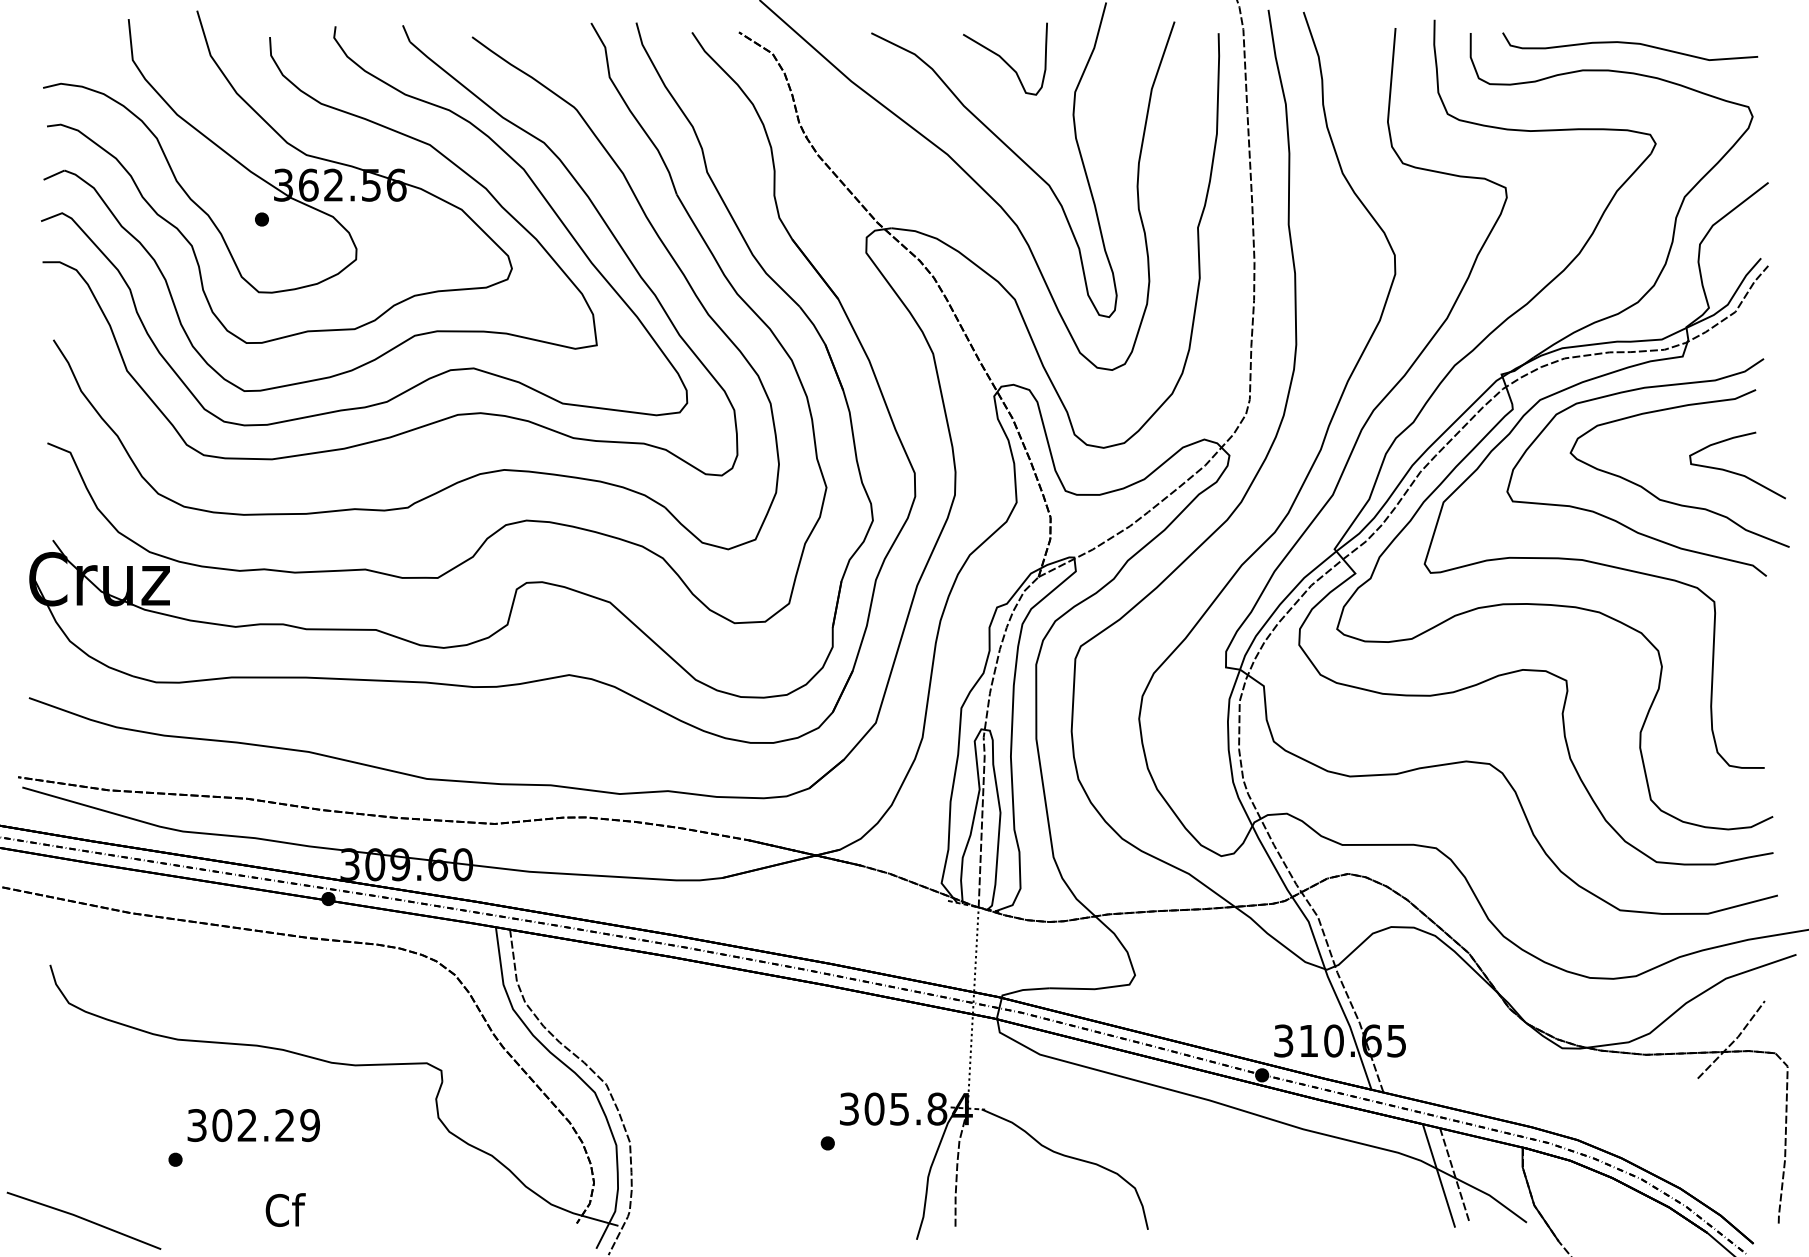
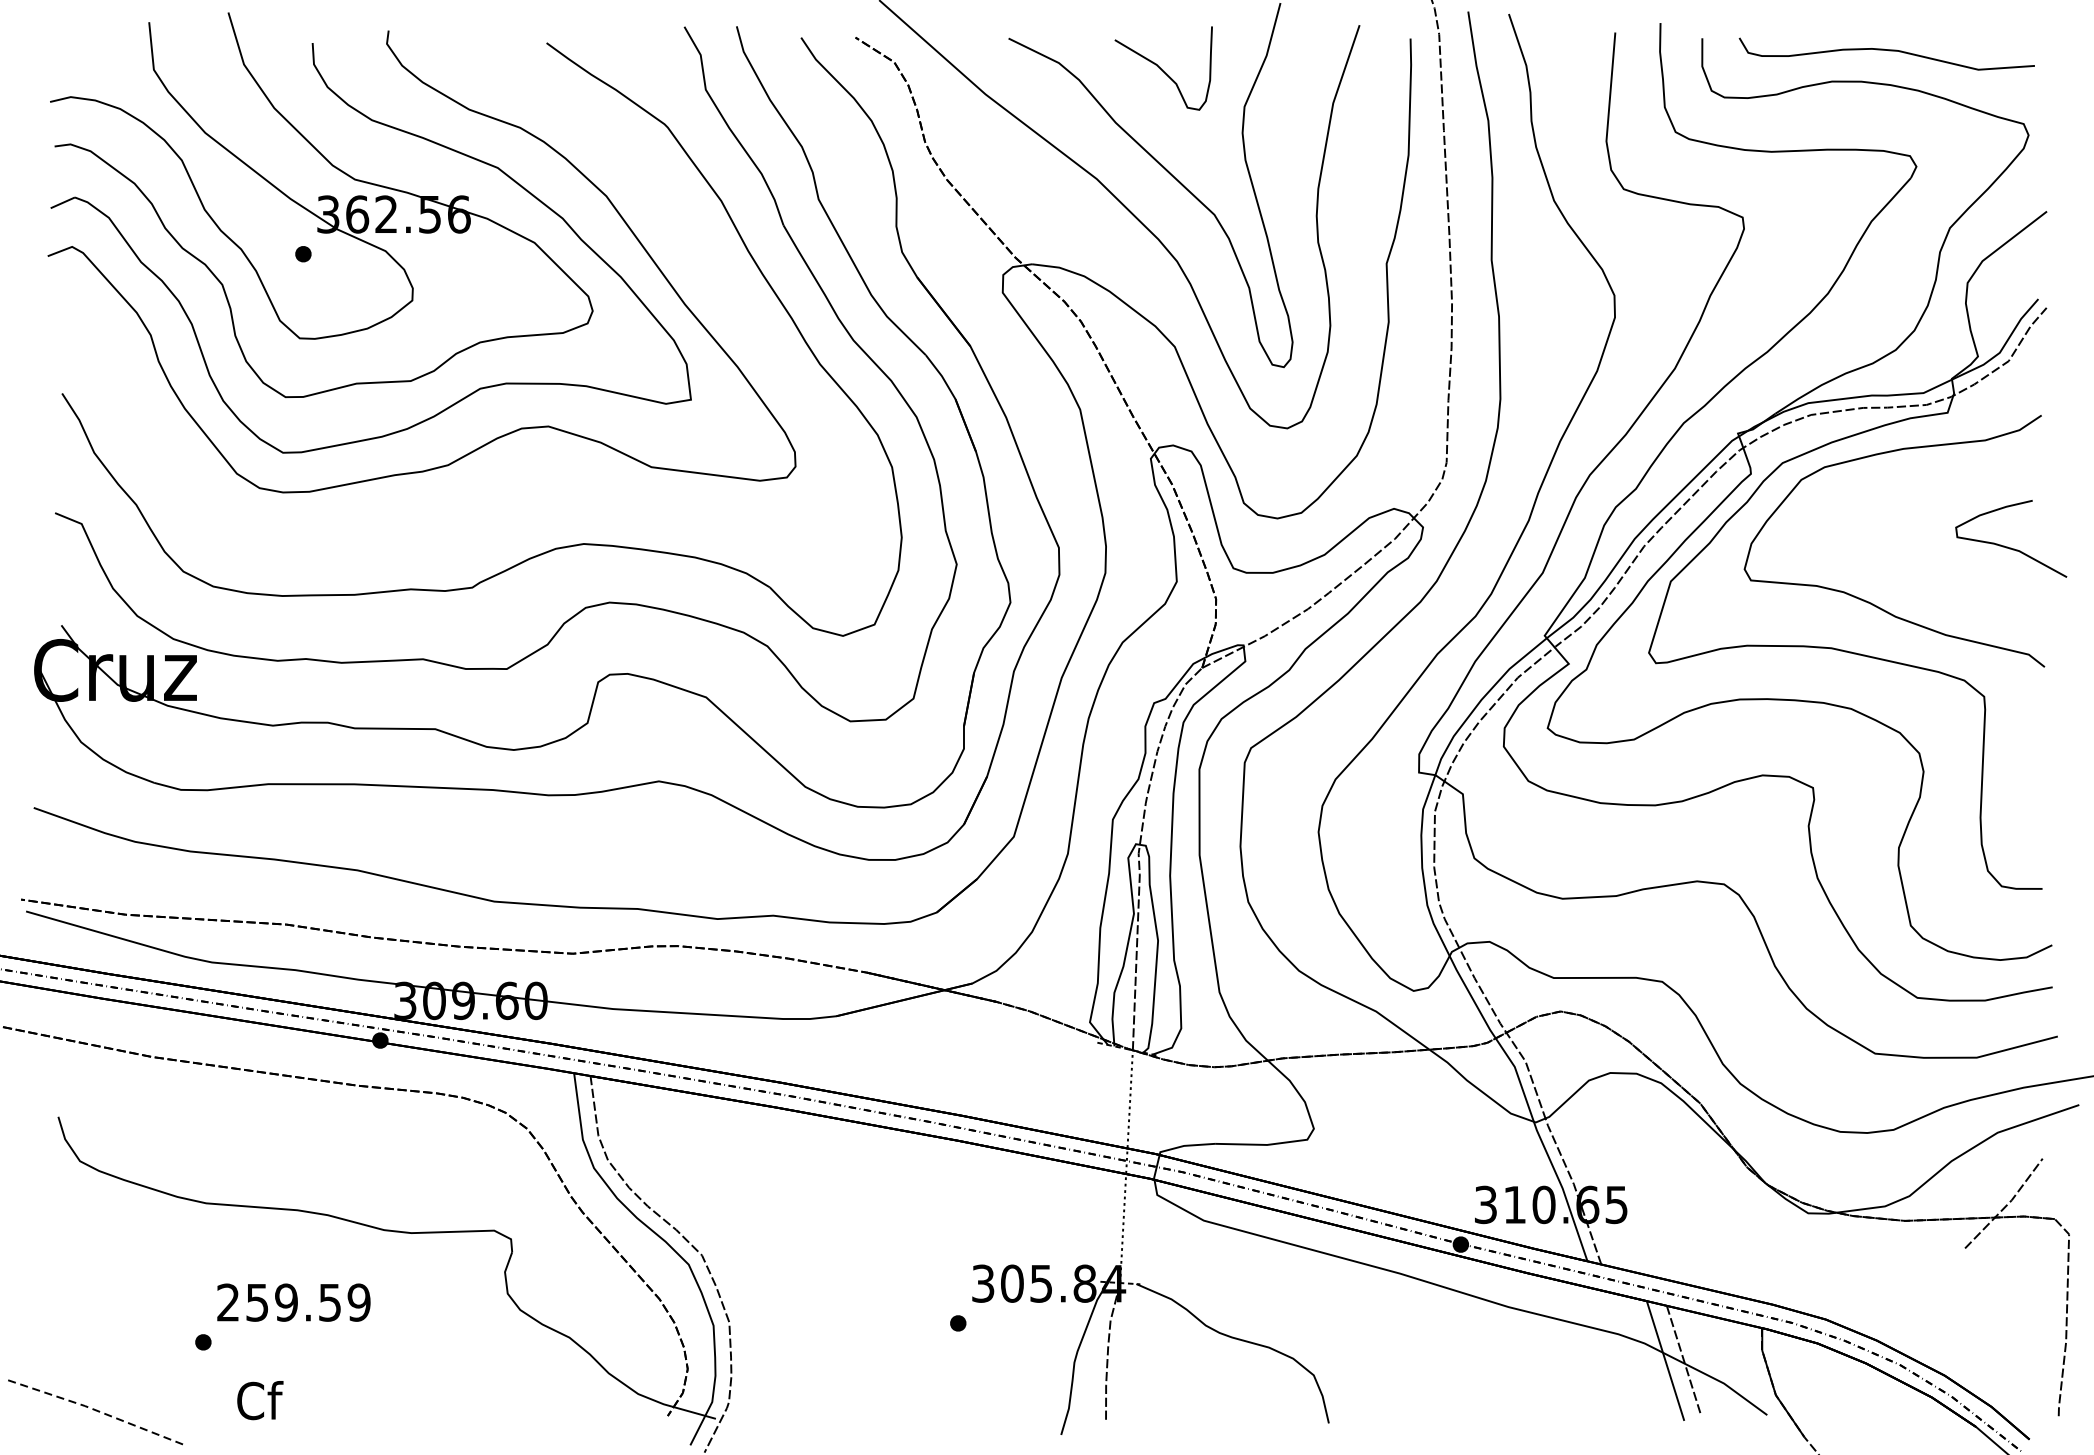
part: (499, 116) -> (578, 134), removed
curve: (1671, 501) -> (1934, 580), removed
text: (240, 1125) -> (278, 1302), 302.29 -> 259.59
text: (285, 1209) -> (260, 1399), moved
line: (84, 1219) -> (98, 1411), solid -> dashed

